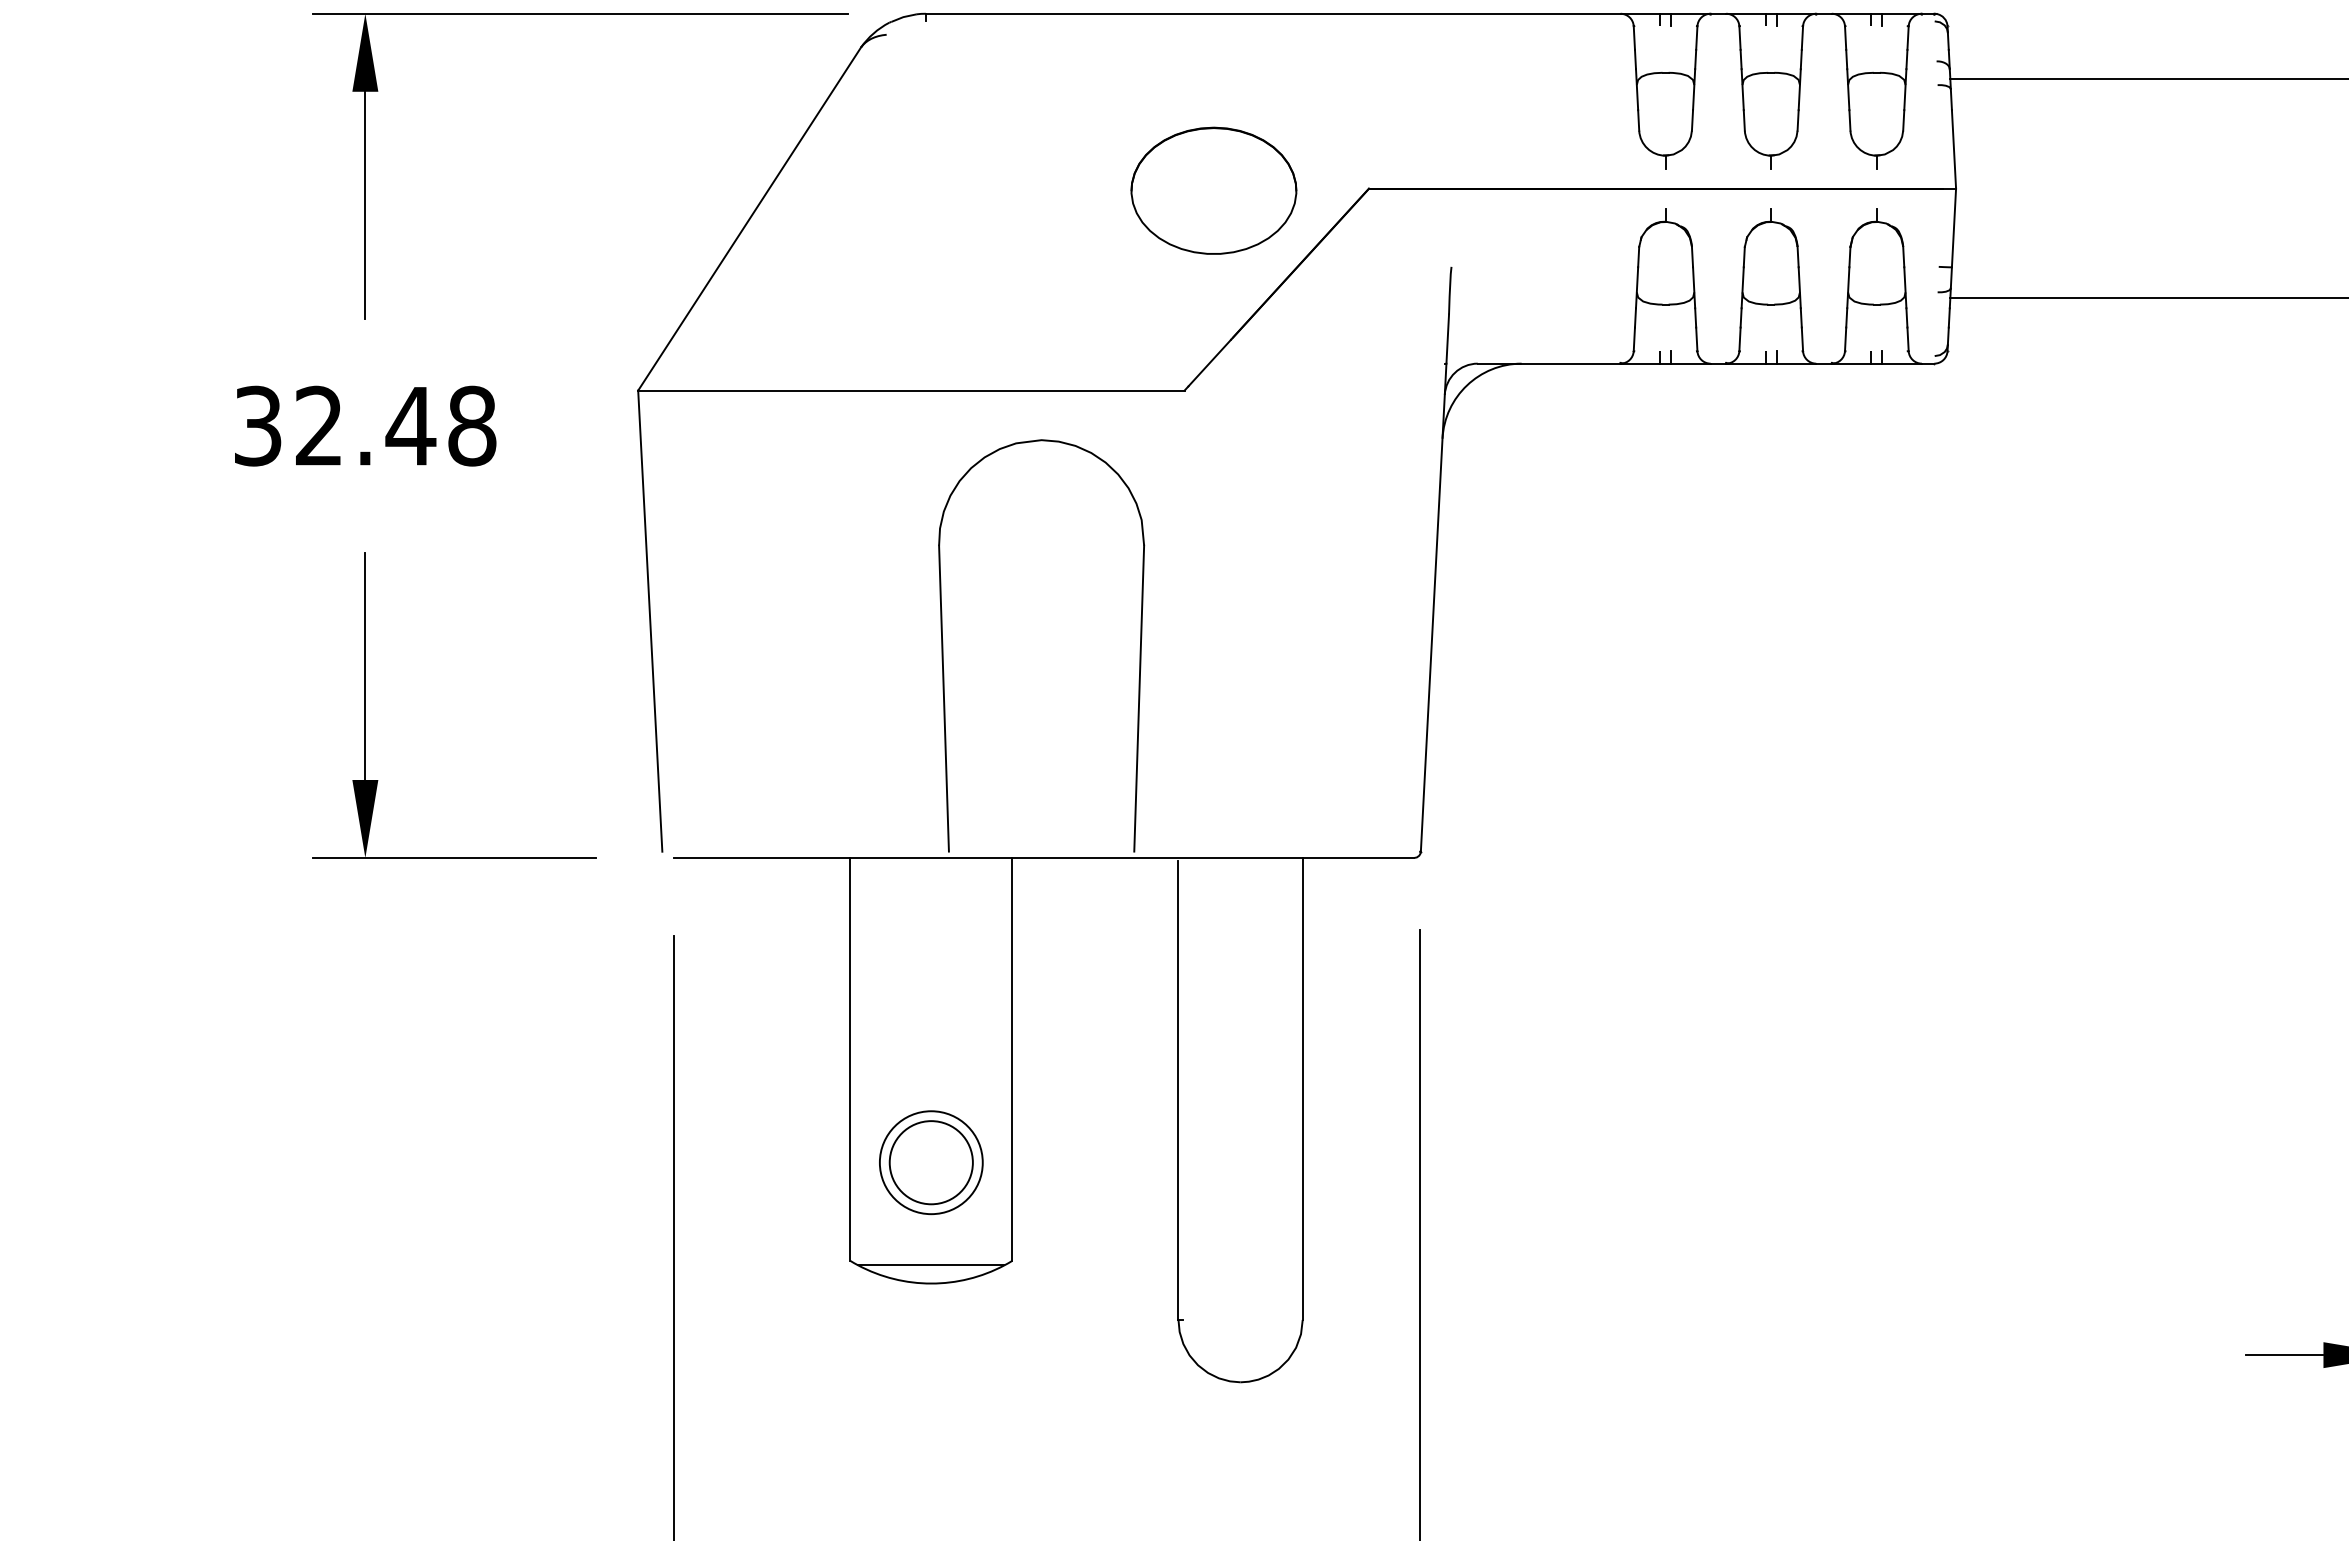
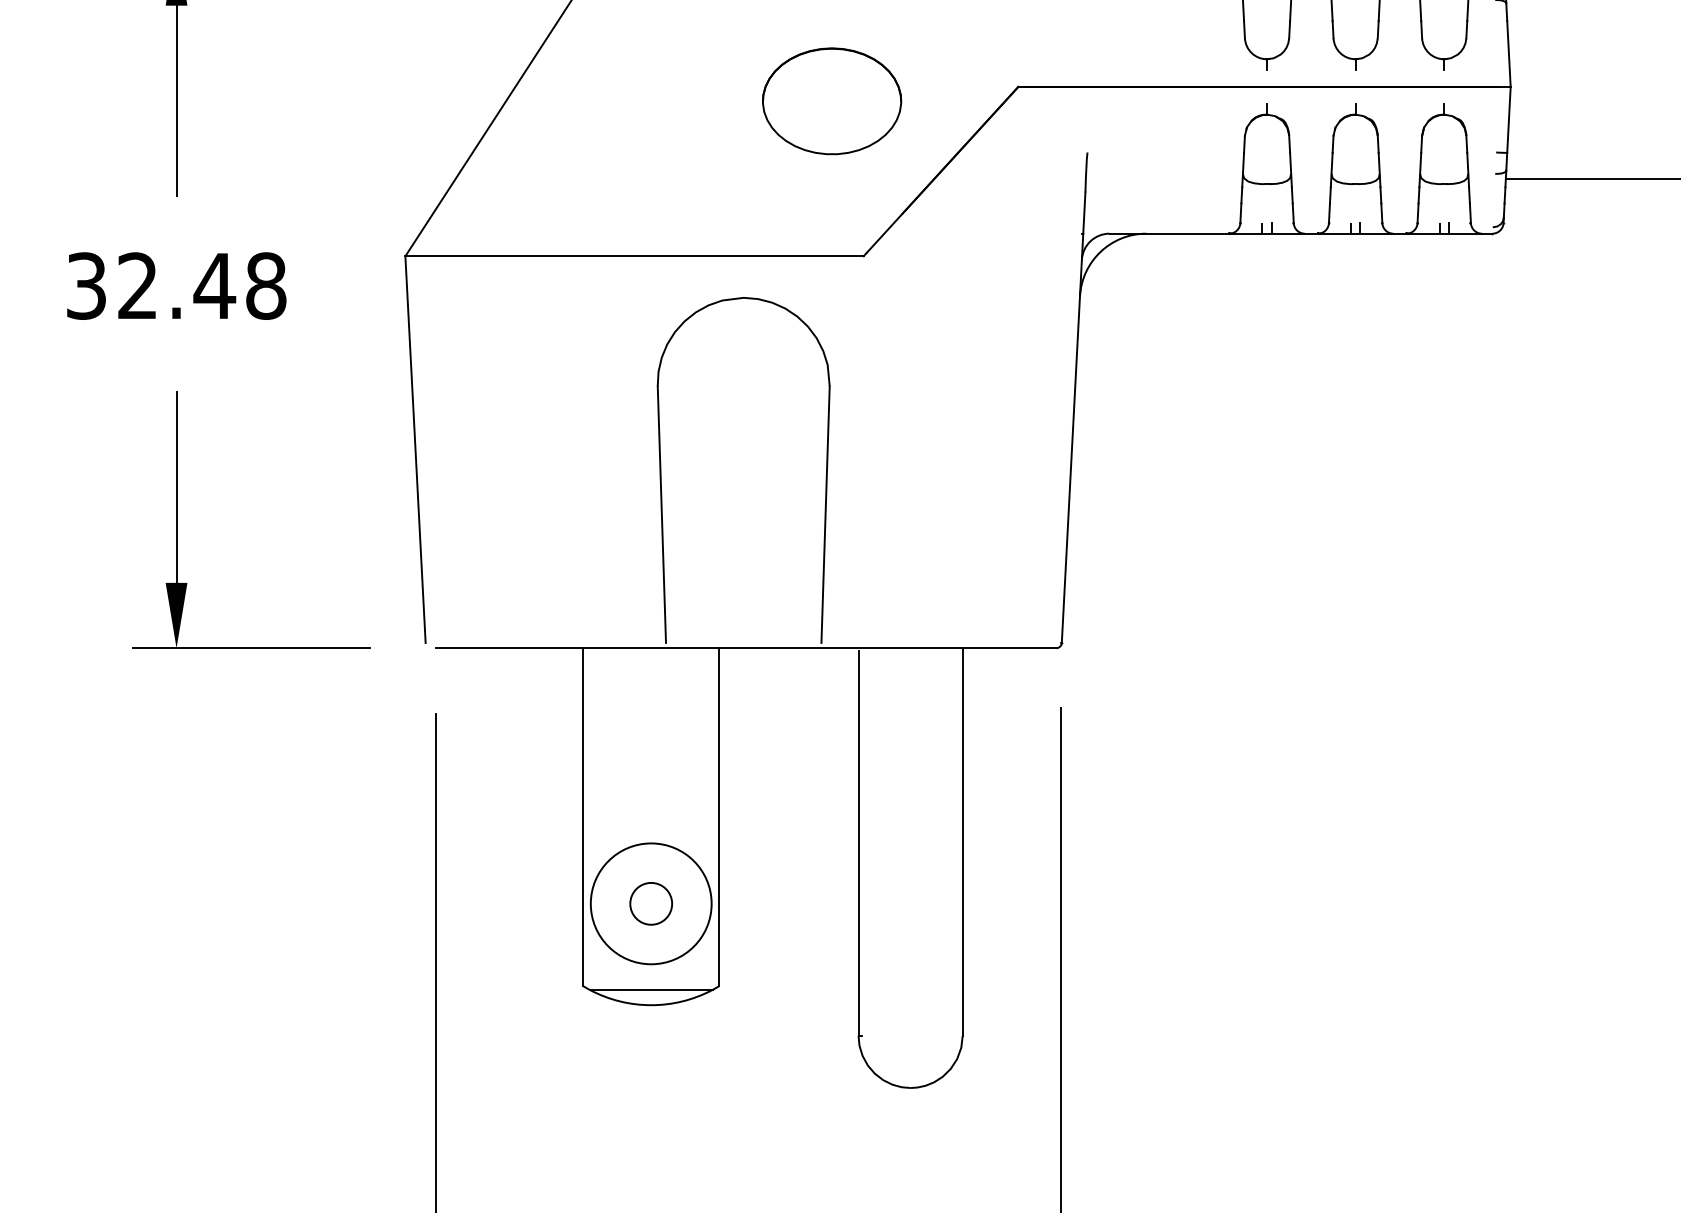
part: (1213, 190) -> (831, 101), moved
circle: (930, 1162) -> (650, 903), size x0.6
circle: (930, 1162) -> (650, 903), size x1.4

